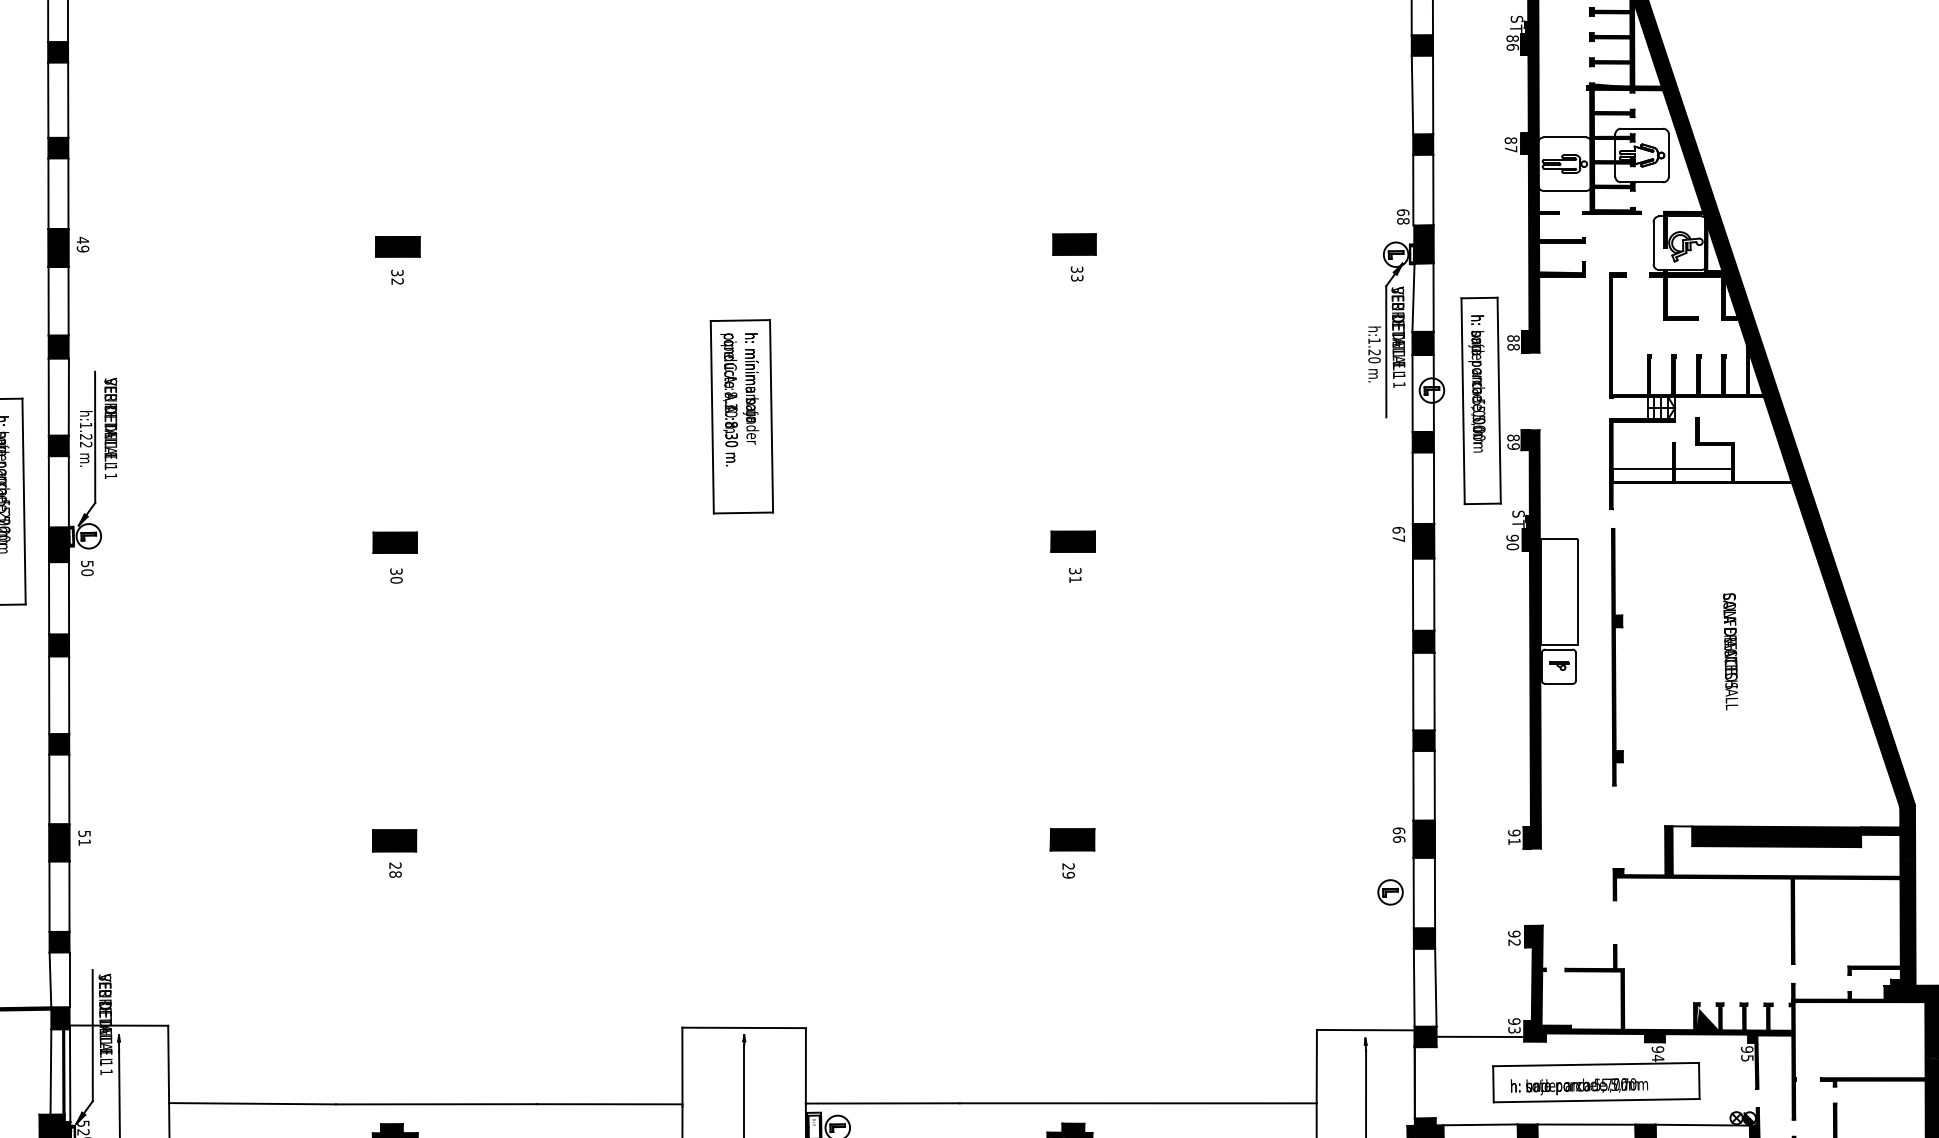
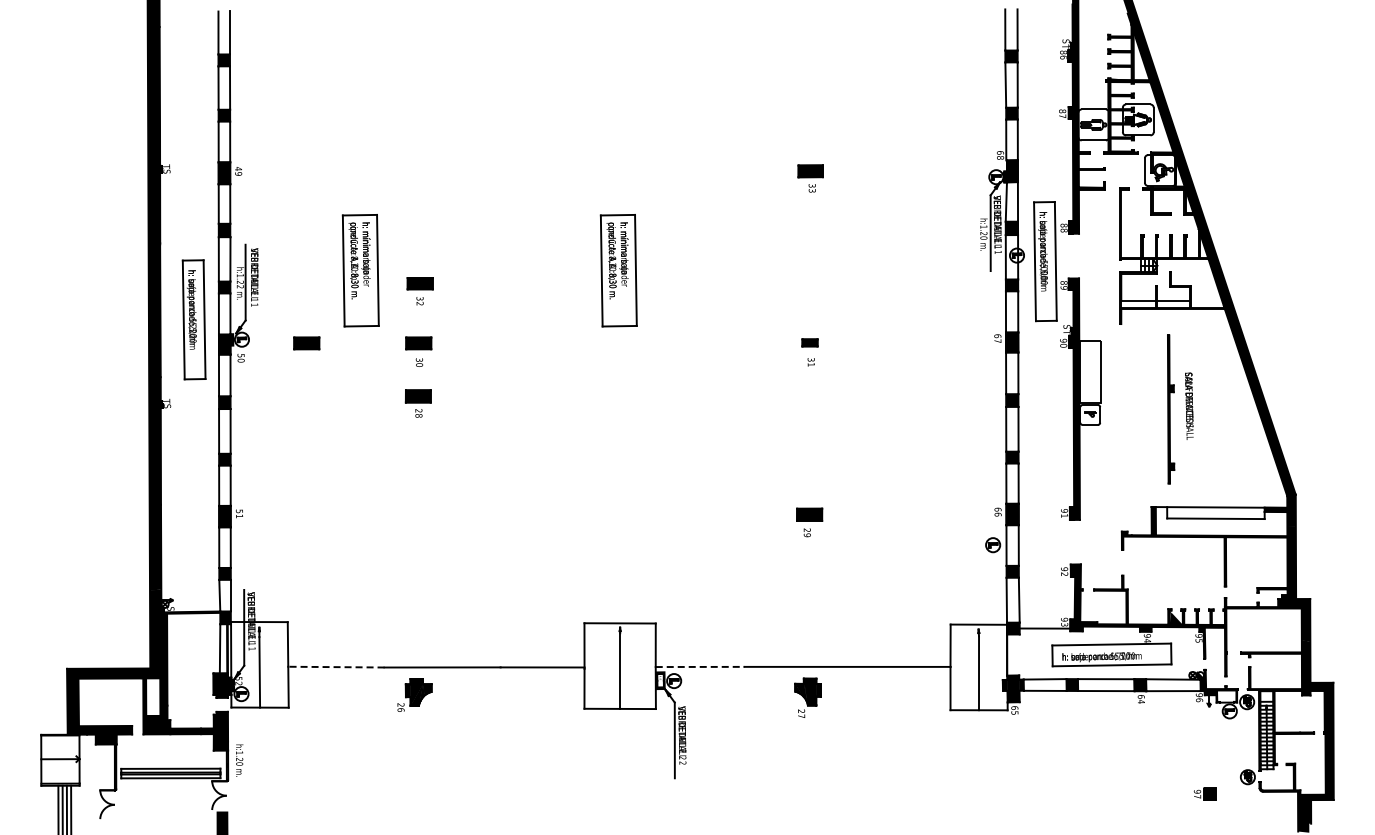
part: (396, 260) -> (419, 291), moved
part: (294, 416) -> (360, 270), added
part: (1072, 541) -> (809, 342), size x0.6
part: (200, 542) -> (306, 343), added
part: (1618, 657) -> (1171, 409), moved
fill: (1775, 837) -> (1215, 513), removed
part: (393, 853) -> (417, 403), moved
line: (883, 1102) -> (700, 666), solid -> dashed
line: (250, 1104) -> (335, 667), solid -> dashed

